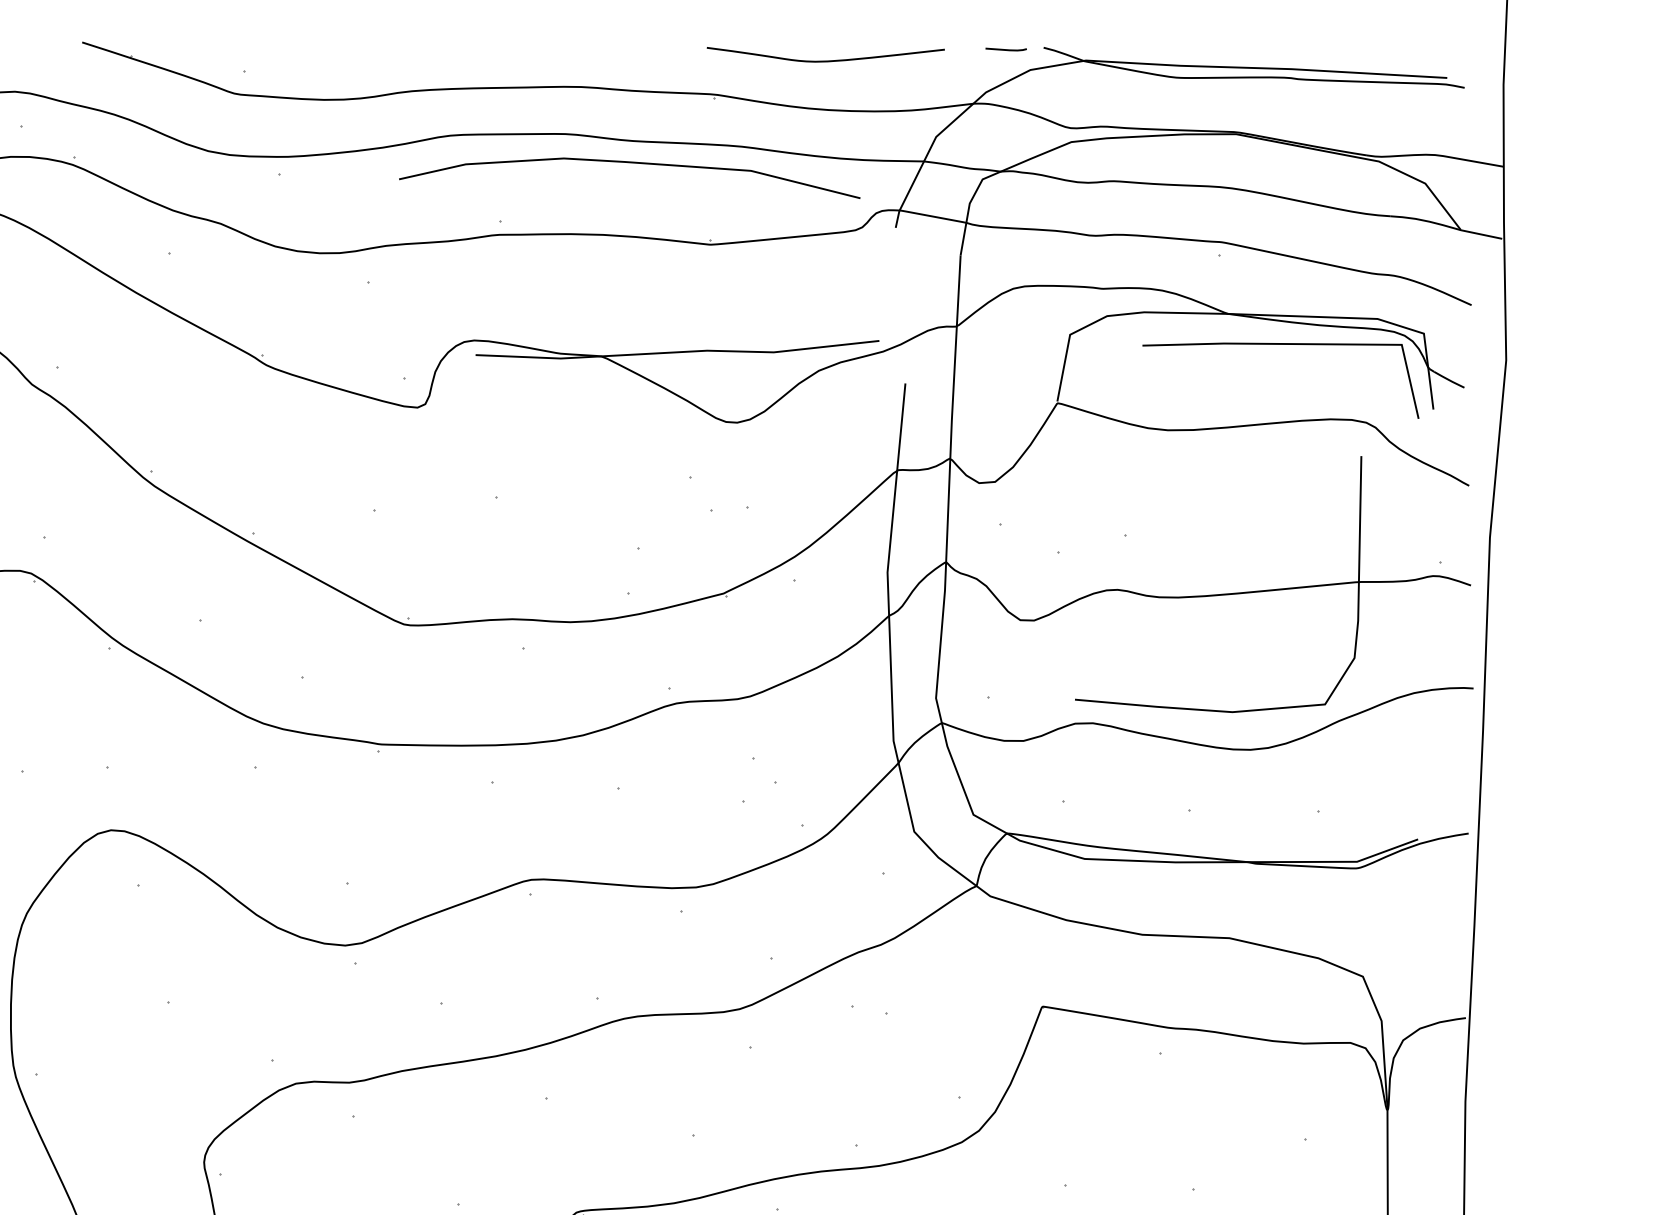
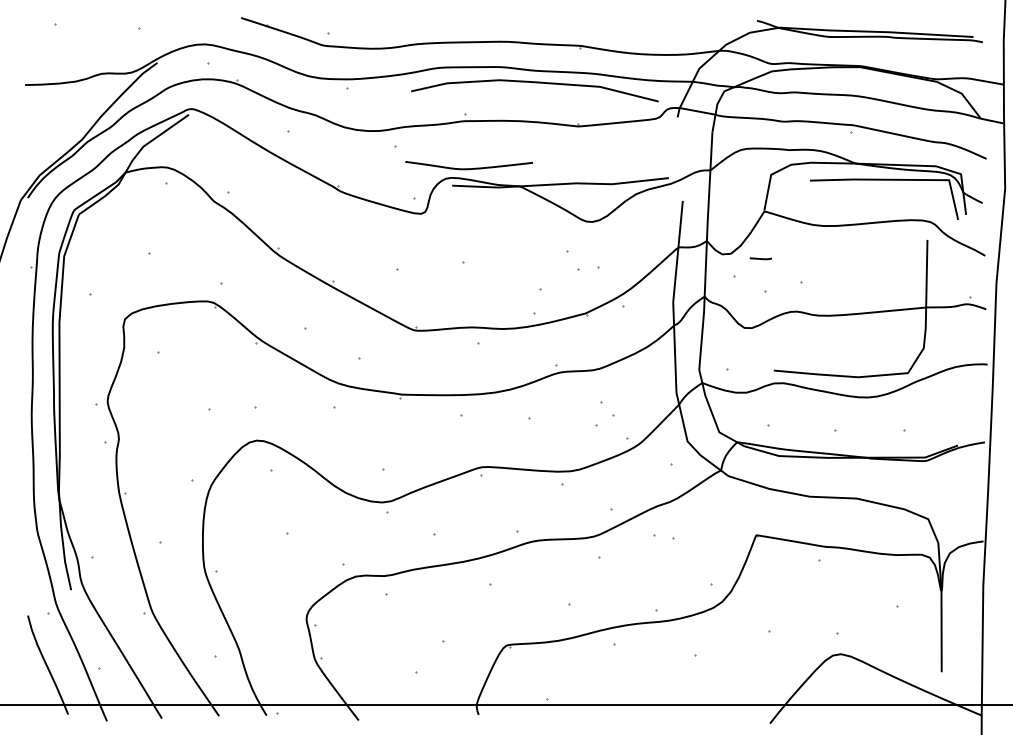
line: (1005, 49) -> (760, 258), moved
curve: (824, 60) -> (468, 168), moved

